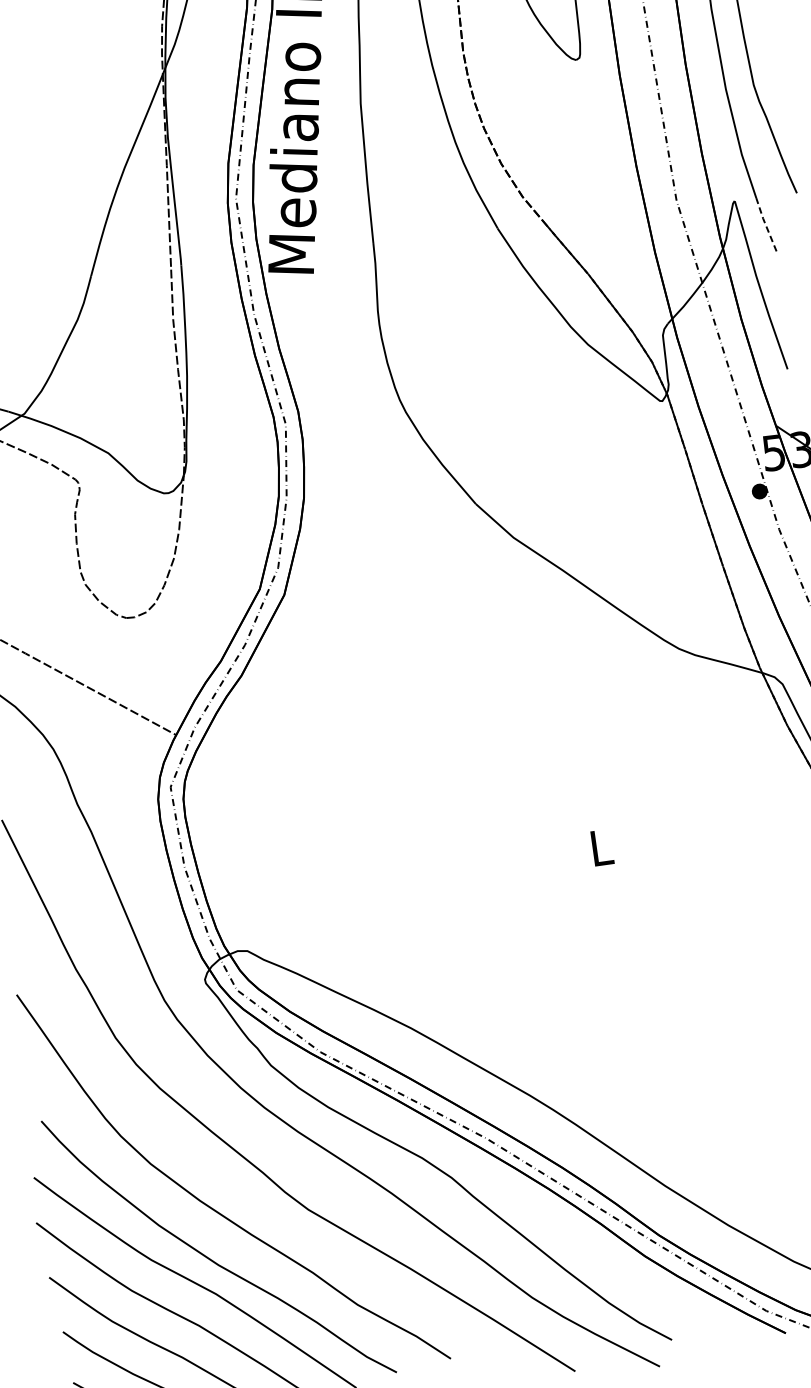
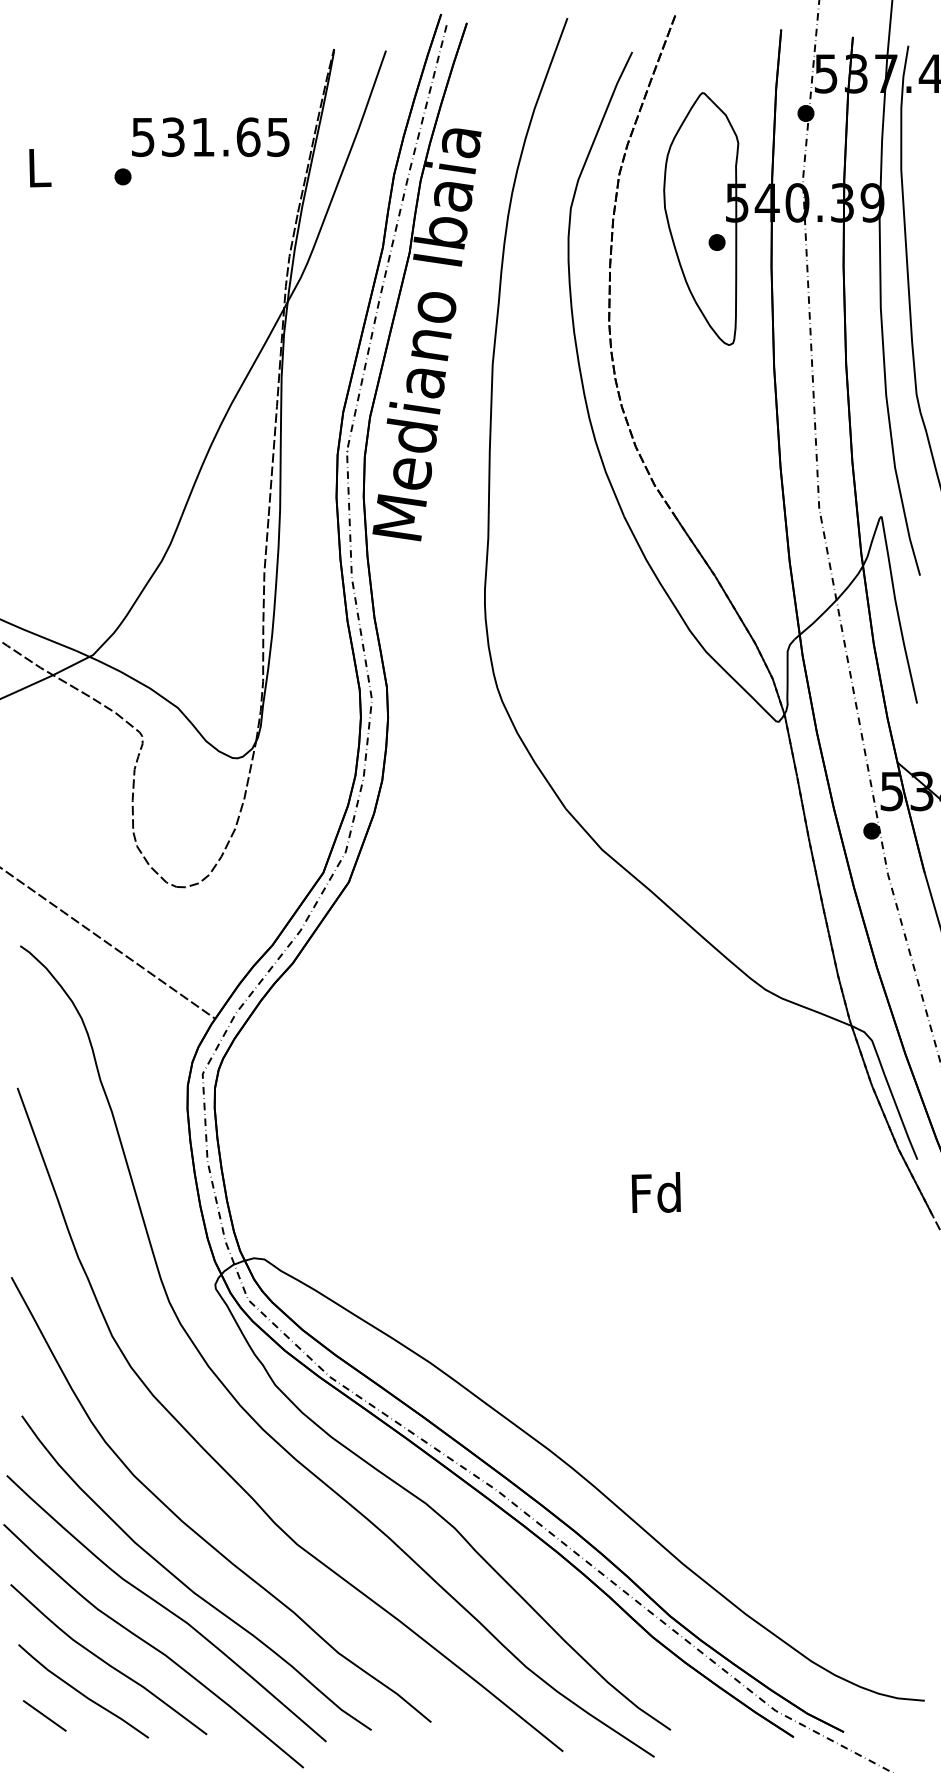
line: (765, 224) -> (911, 545), dashed -> solid
text: (599, 847) -> (655, 1192), L -> Fd

